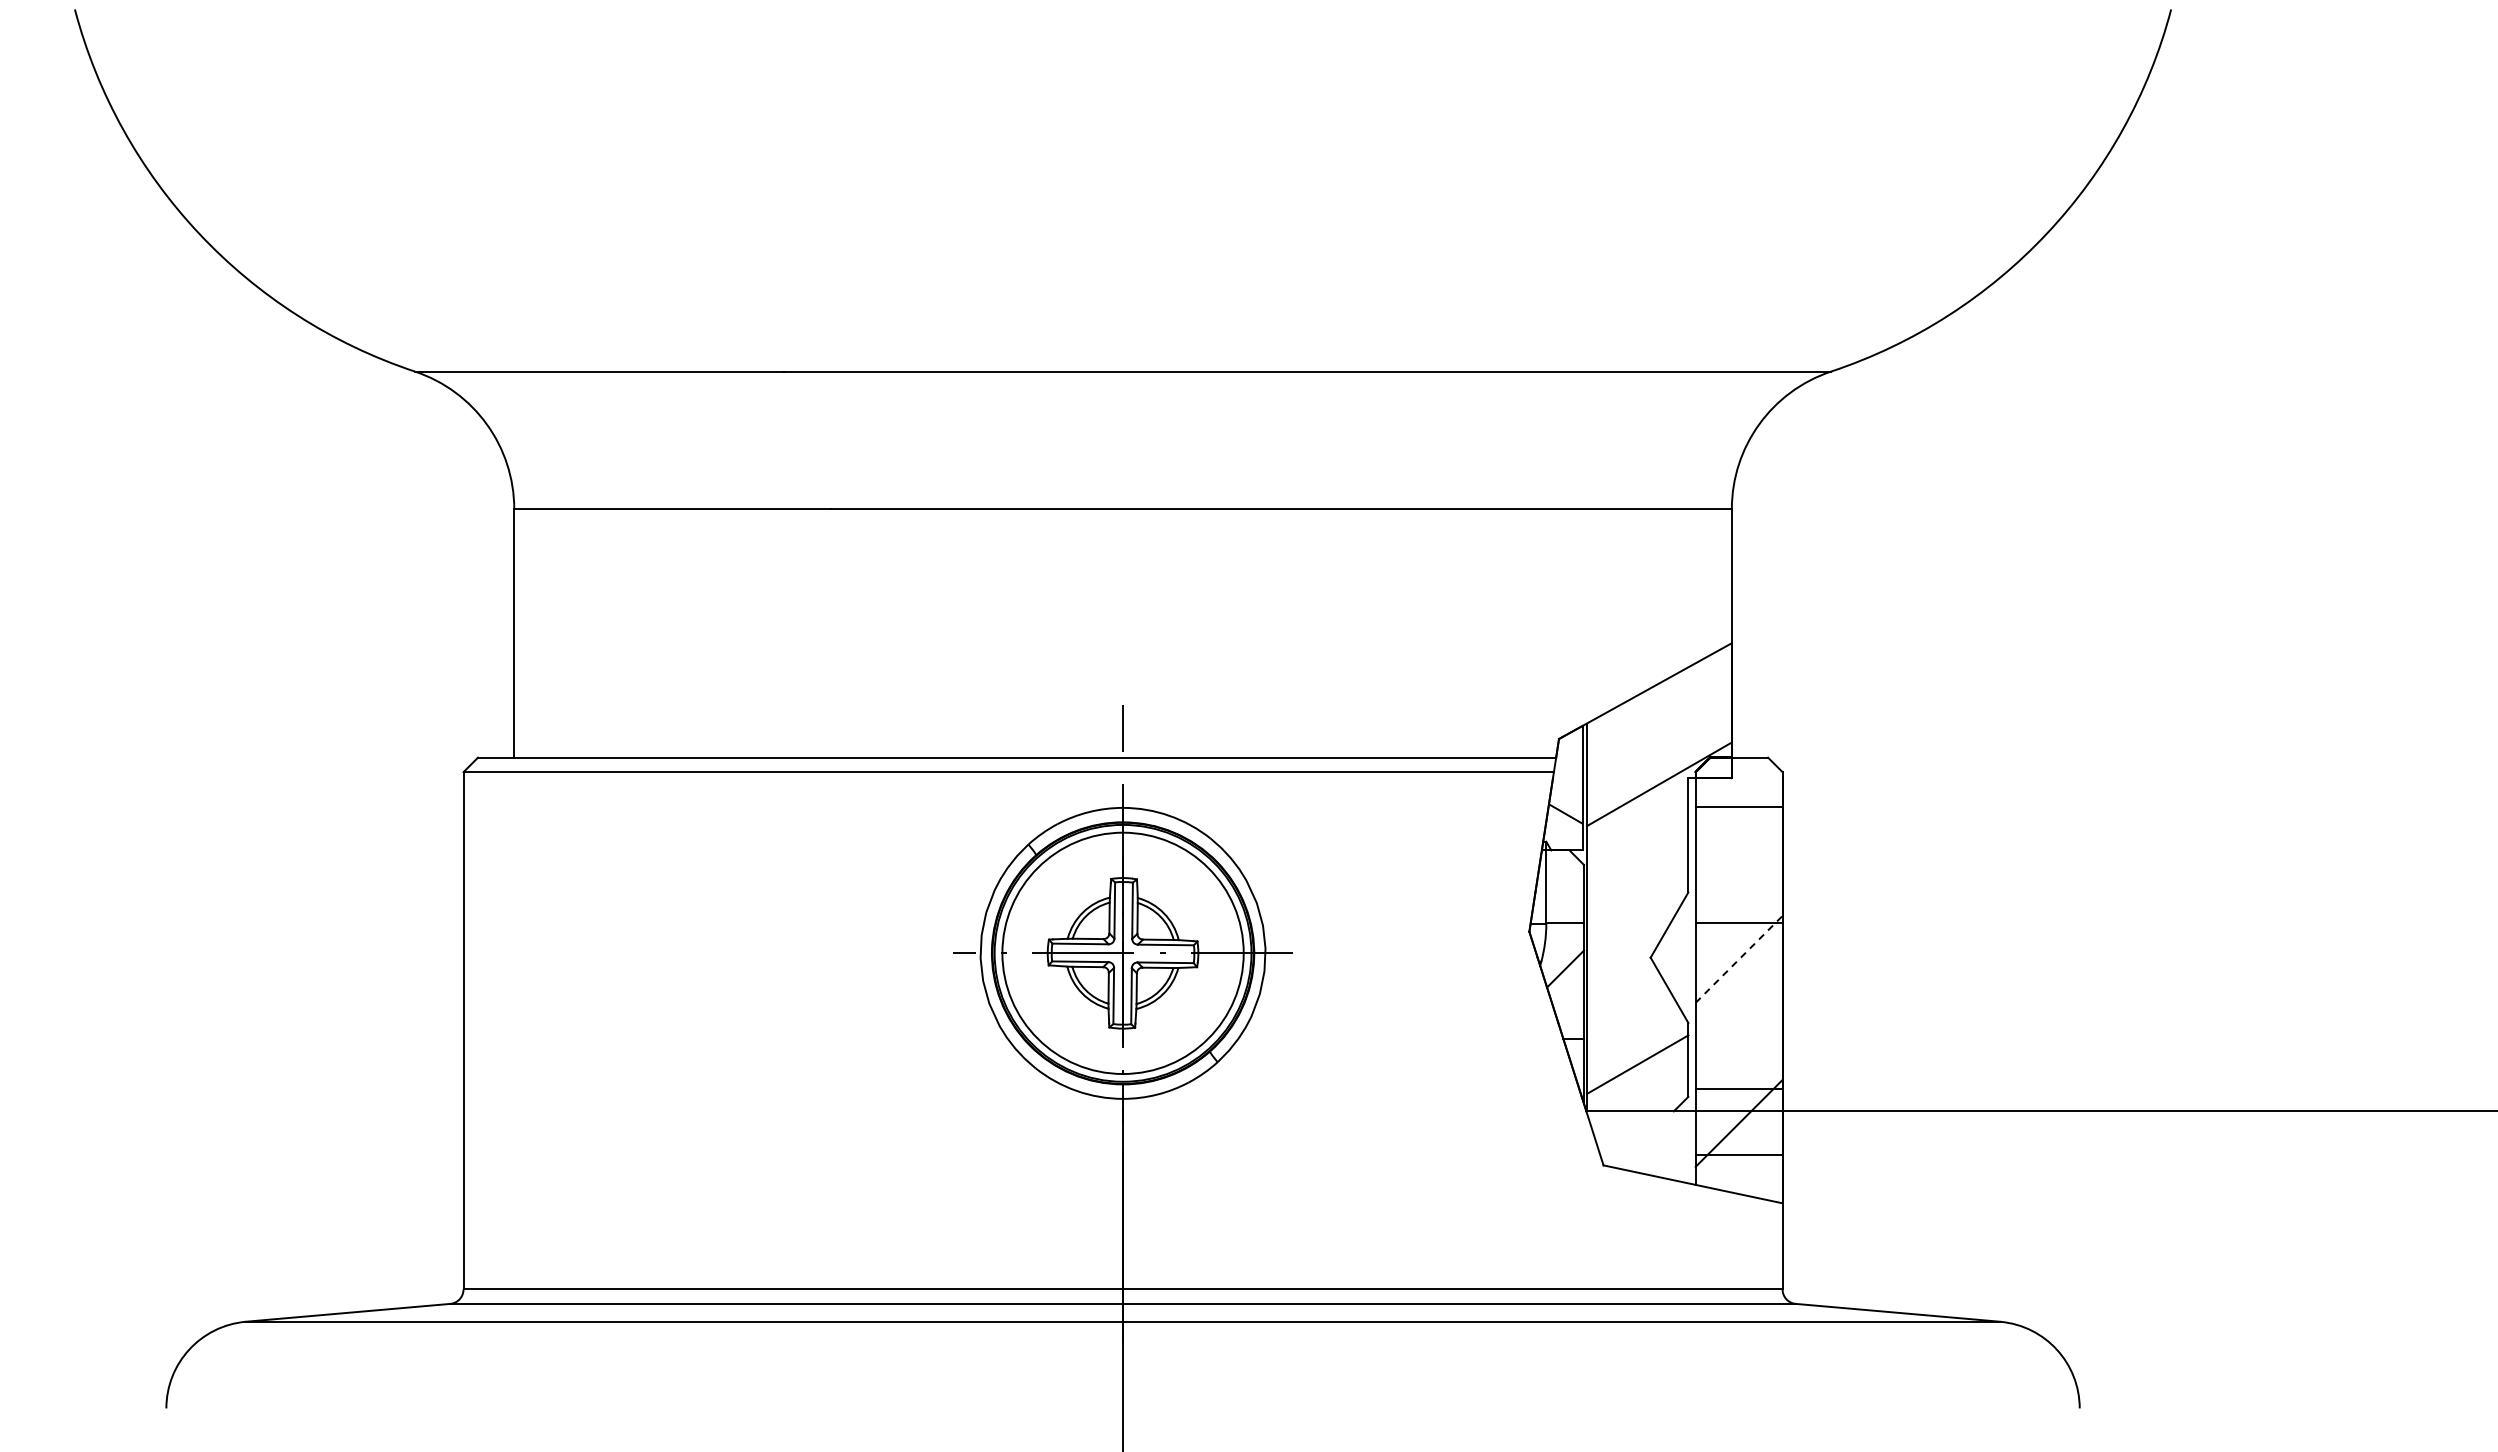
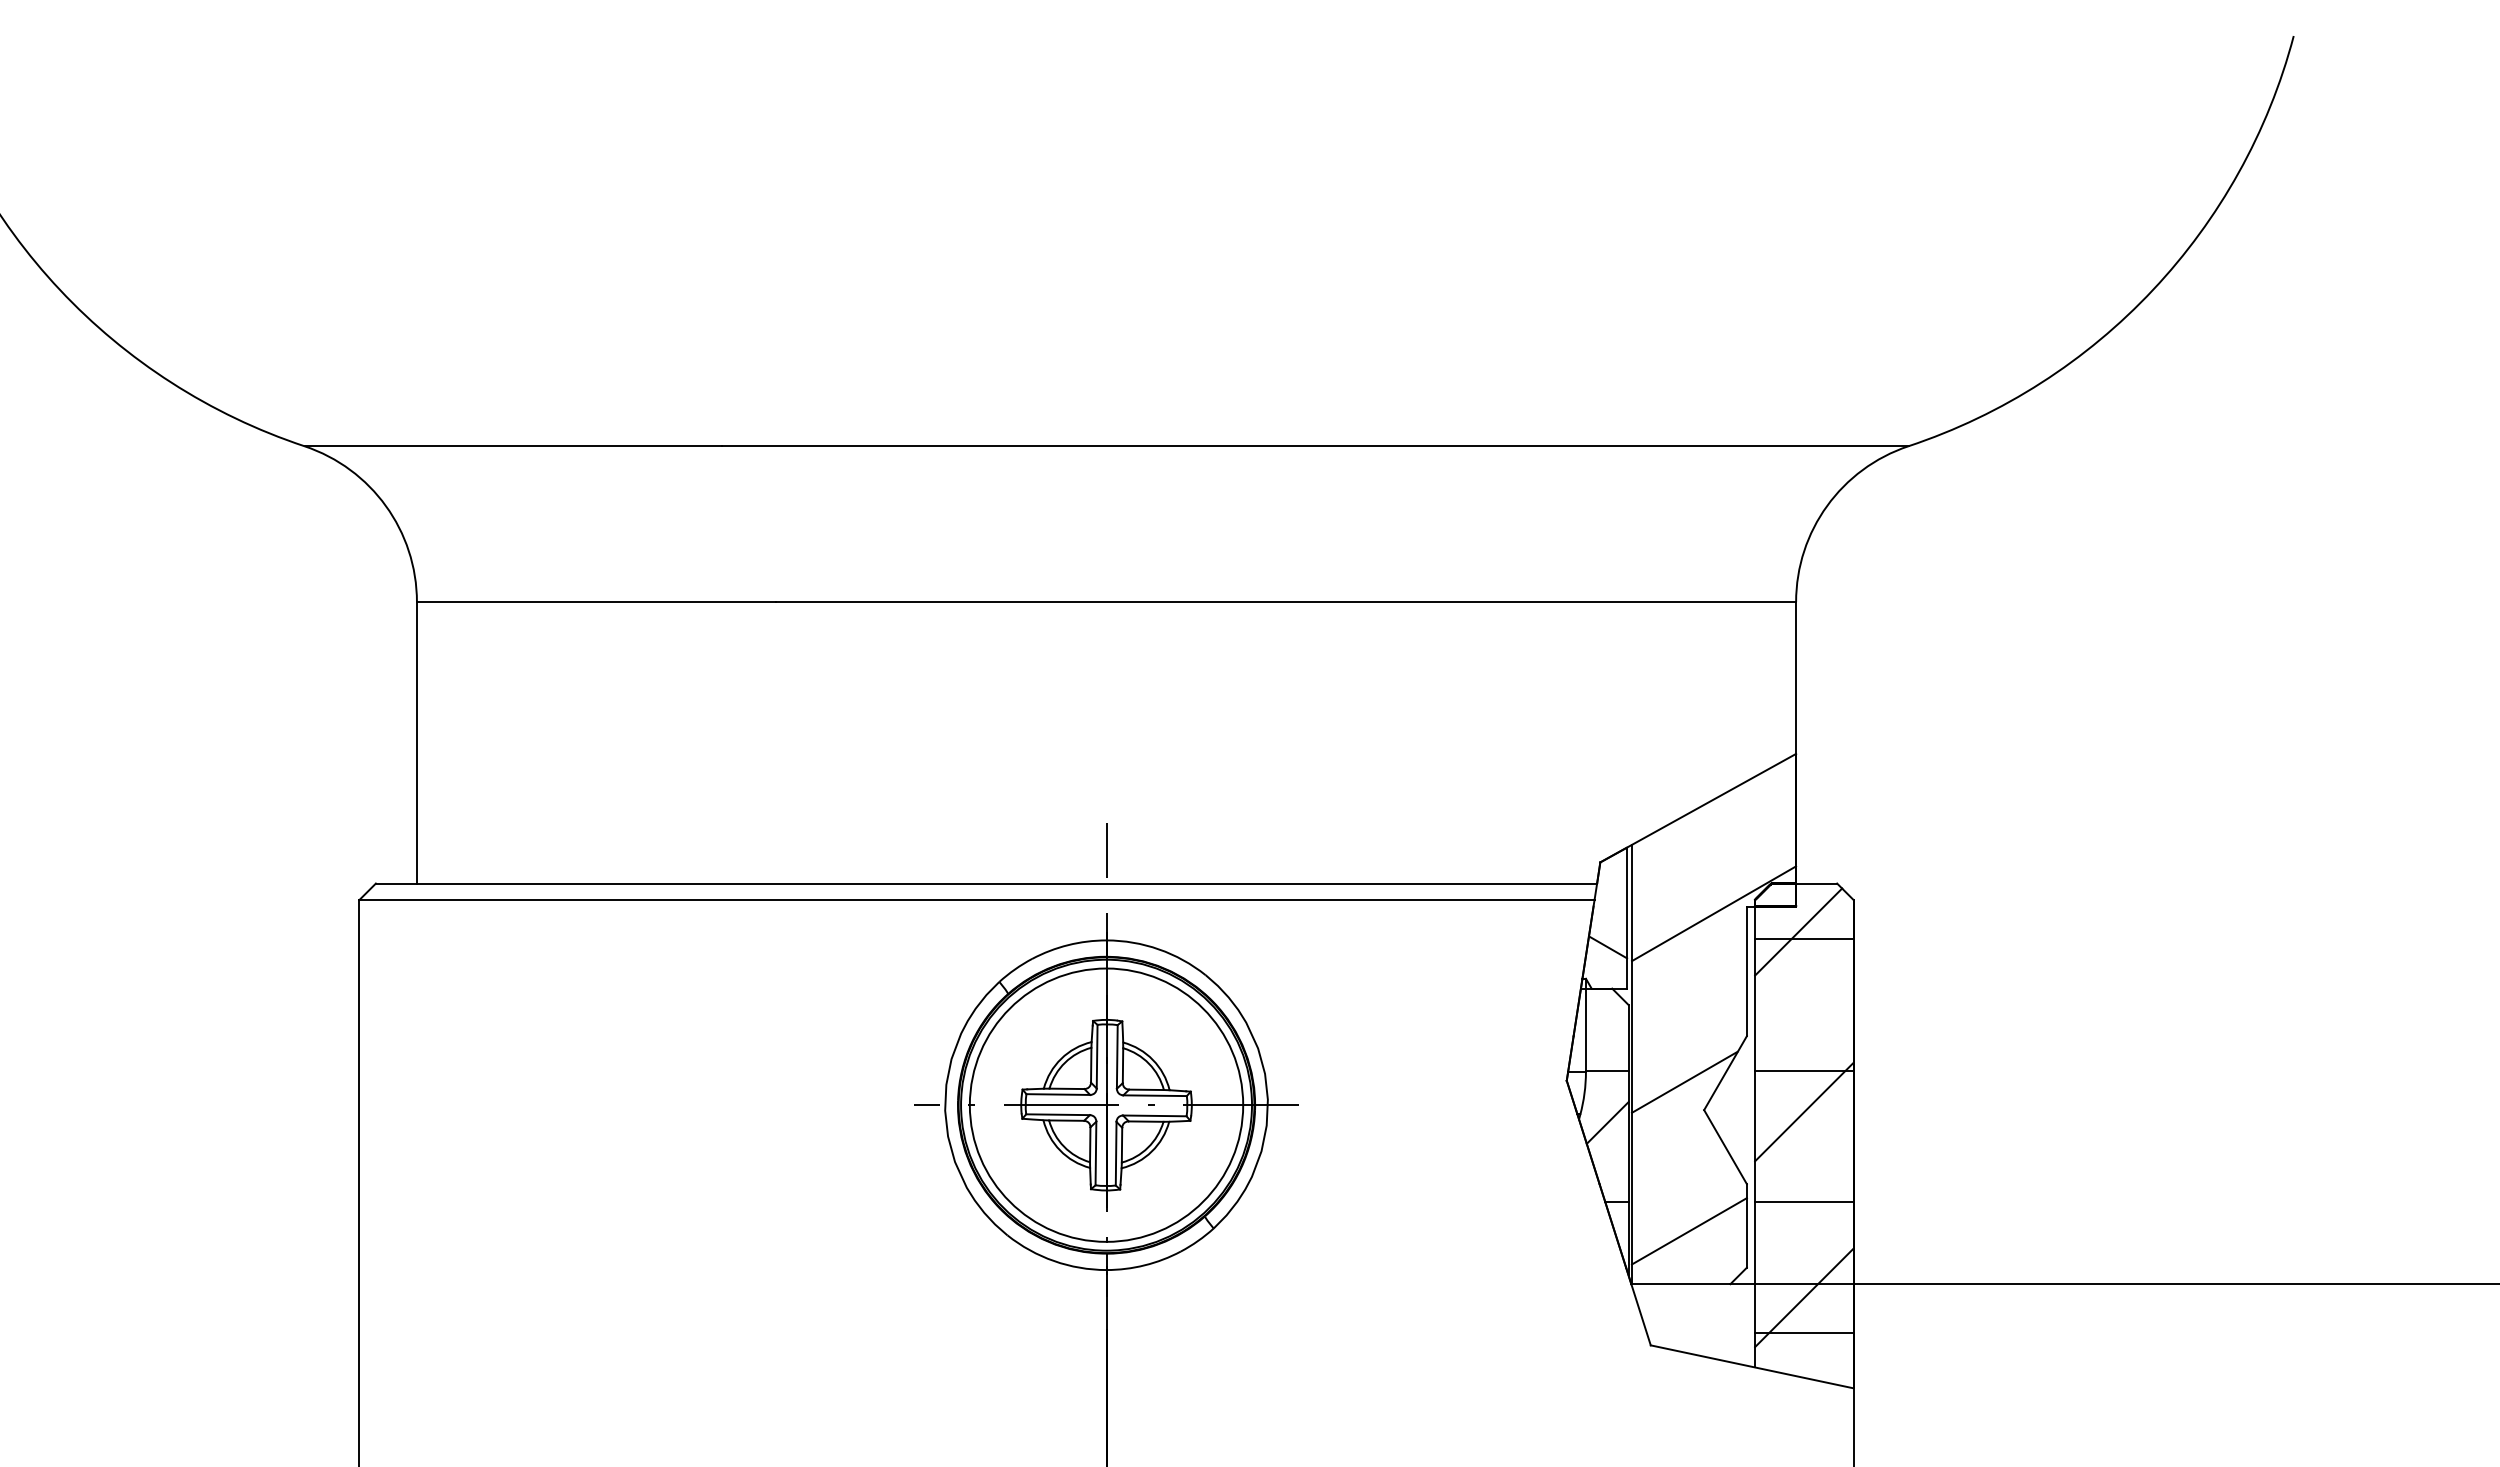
line: (1733, 800) -> (1797, 932), added
line: (1633, 933) -> (1684, 1082), added
line: (1739, 959) -> (1804, 1112), dashed -> solid
line: (1738, 1088) -> (1803, 1201), moved

